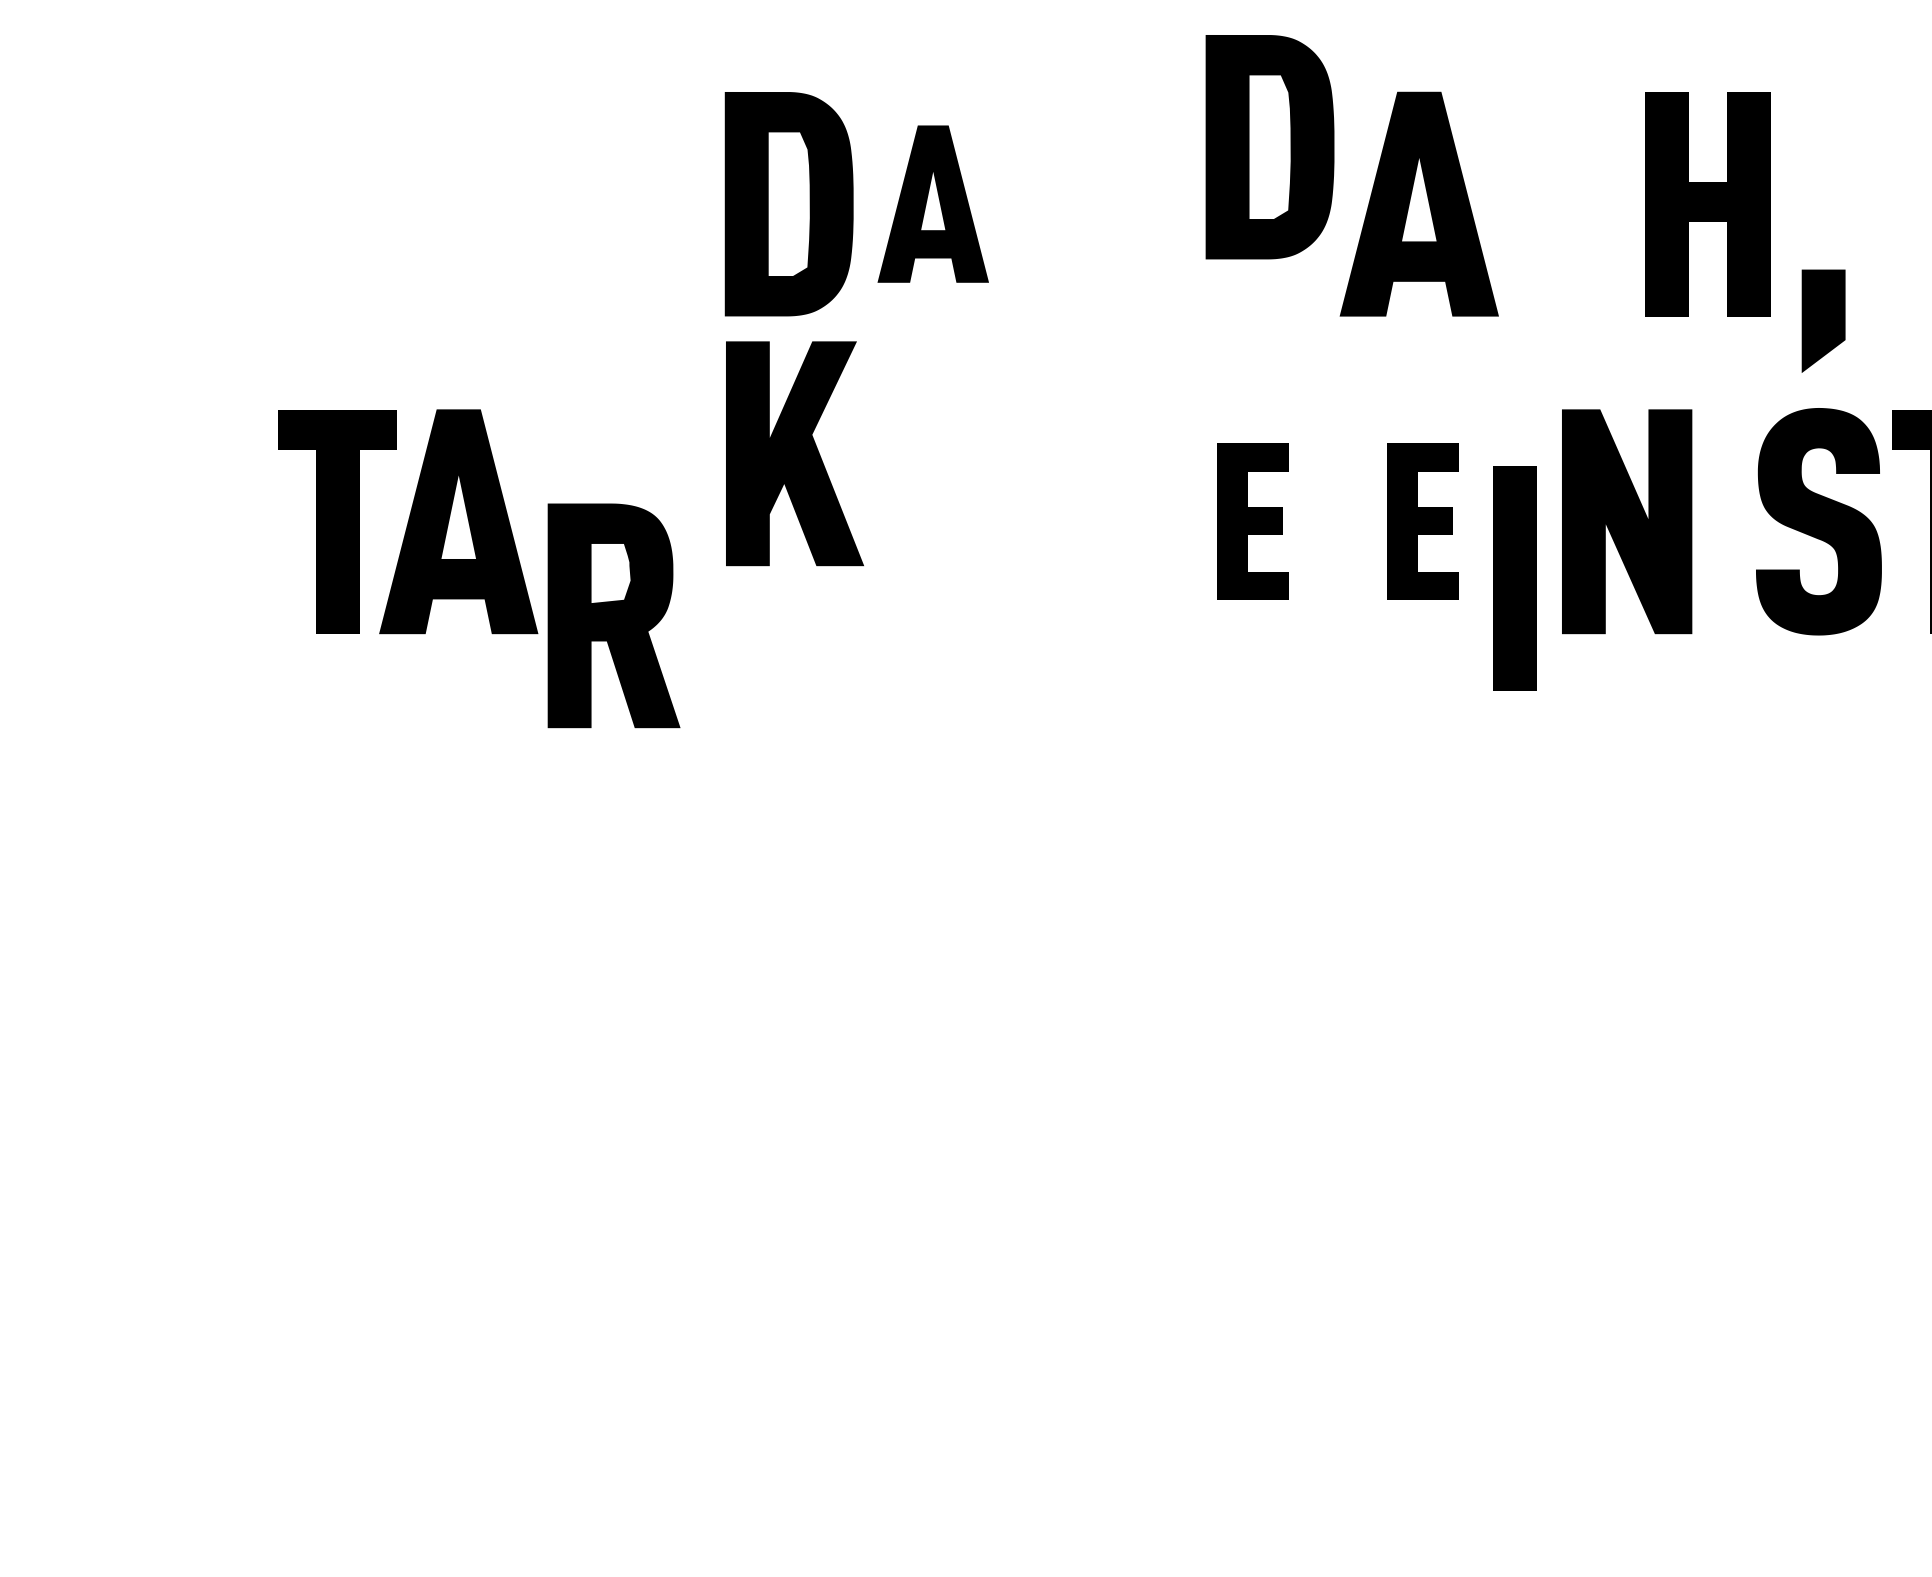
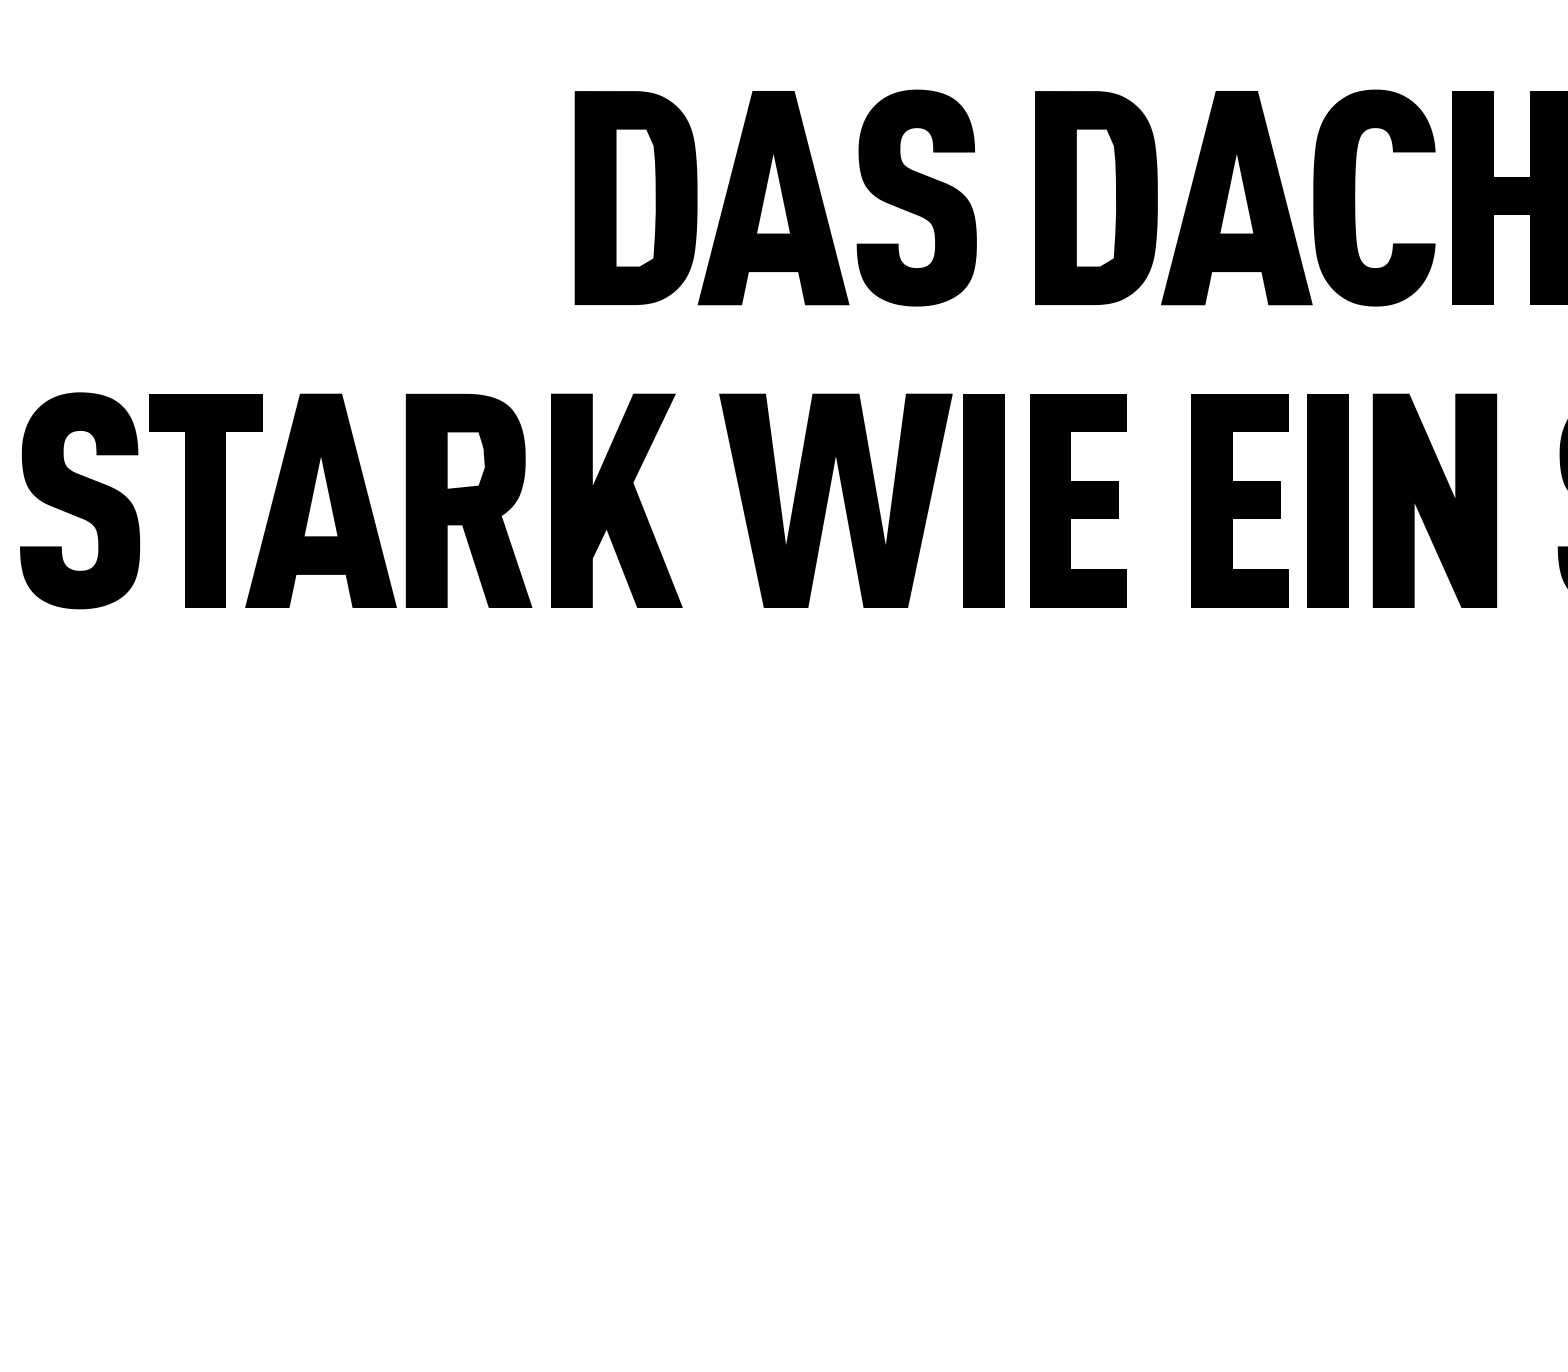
part: (1269, 147) -> (1095, 198), moved
part: (932, 203) -> (772, 197), size x1.43
fill: (1083, 203) -> (916, 197), added
fill: (1563, 203) -> (1374, 197), added
part: (794, 453) -> (616, 500), moved
fill: (206, 521) -> (80, 500), added
fill: (998, 521) -> (835, 500), added
fill: (1153, 521) -> (983, 500), added
part: (1252, 521) -> (1077, 500), size x1.43
part: (1422, 521) -> (1239, 500), size x1.43
part: (1514, 578) -> (1327, 500), moved
part: (613, 615) -> (468, 500), moved

